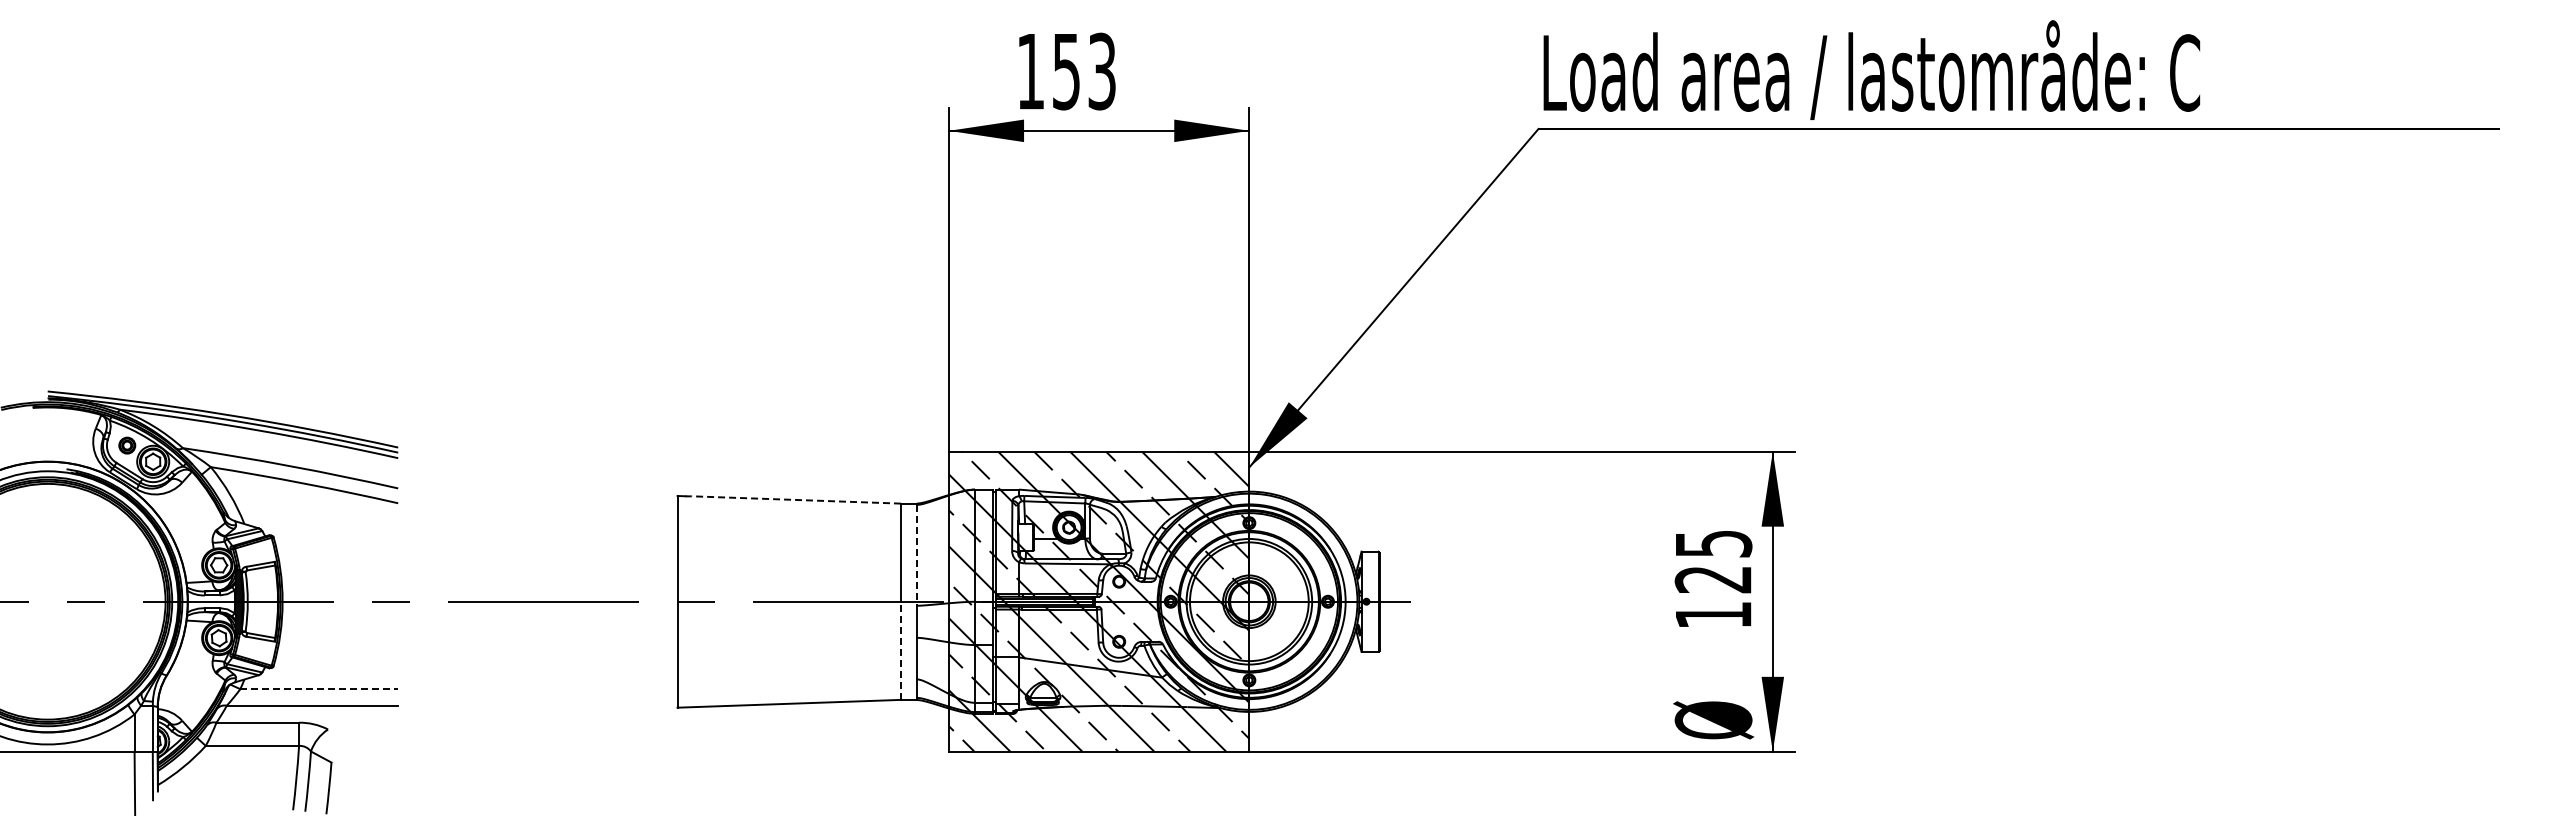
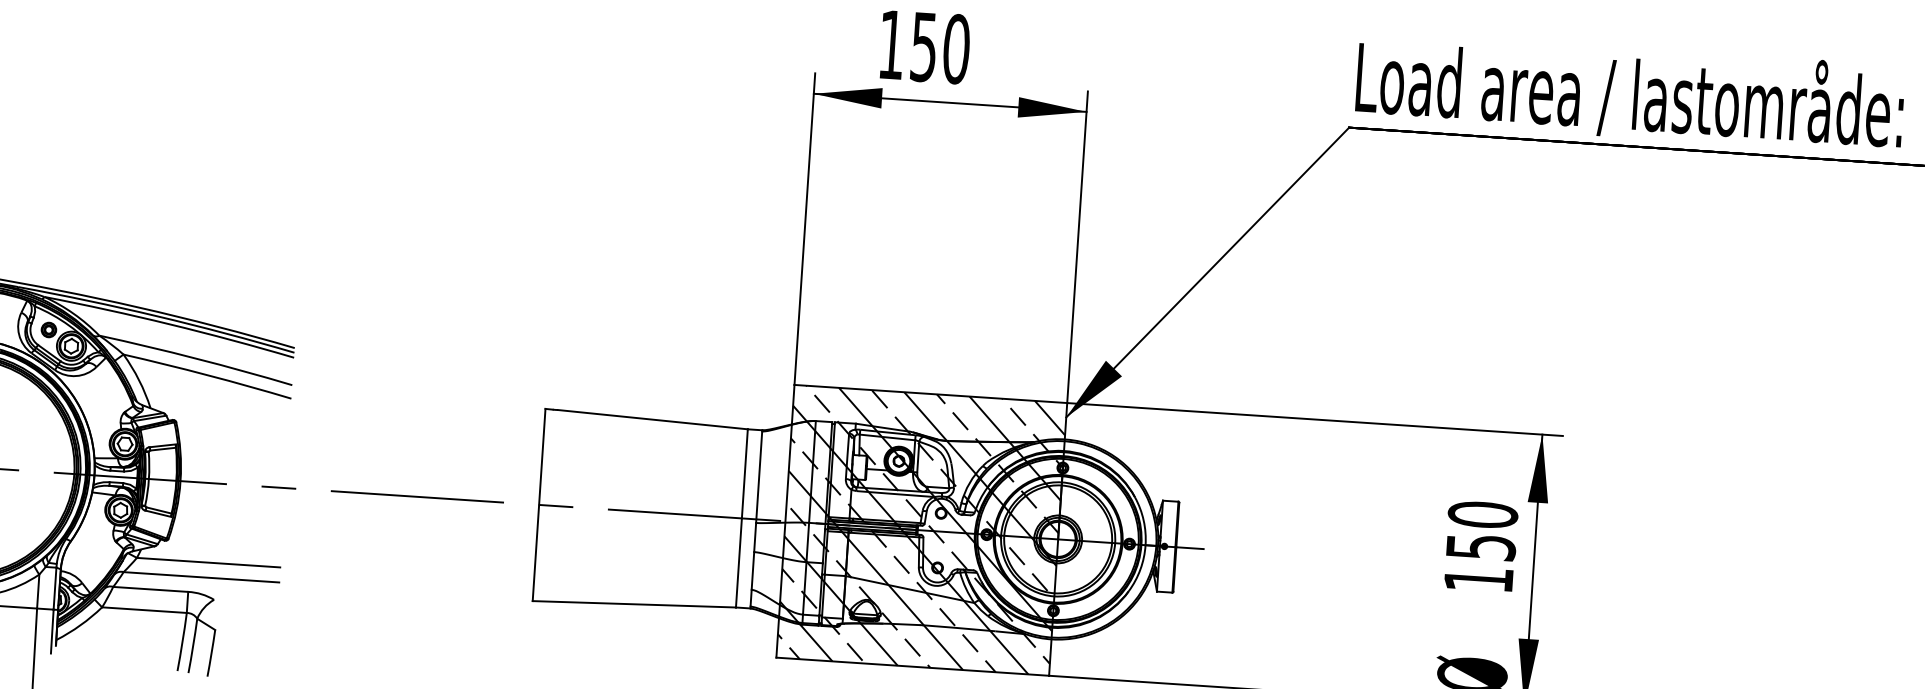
text: (1102, 71) -> (956, 49), 153 -> 150
line: (796, 499) -> (653, 419), dashed -> solid
line: (916, 555) -> (758, 477), dashed -> solid
text: (1713, 561) -> (1481, 530), 125 -> 150
line: (900, 650) -> (738, 562), dashed -> solid
line: (319, 689) -> (208, 562), dashed -> solid

